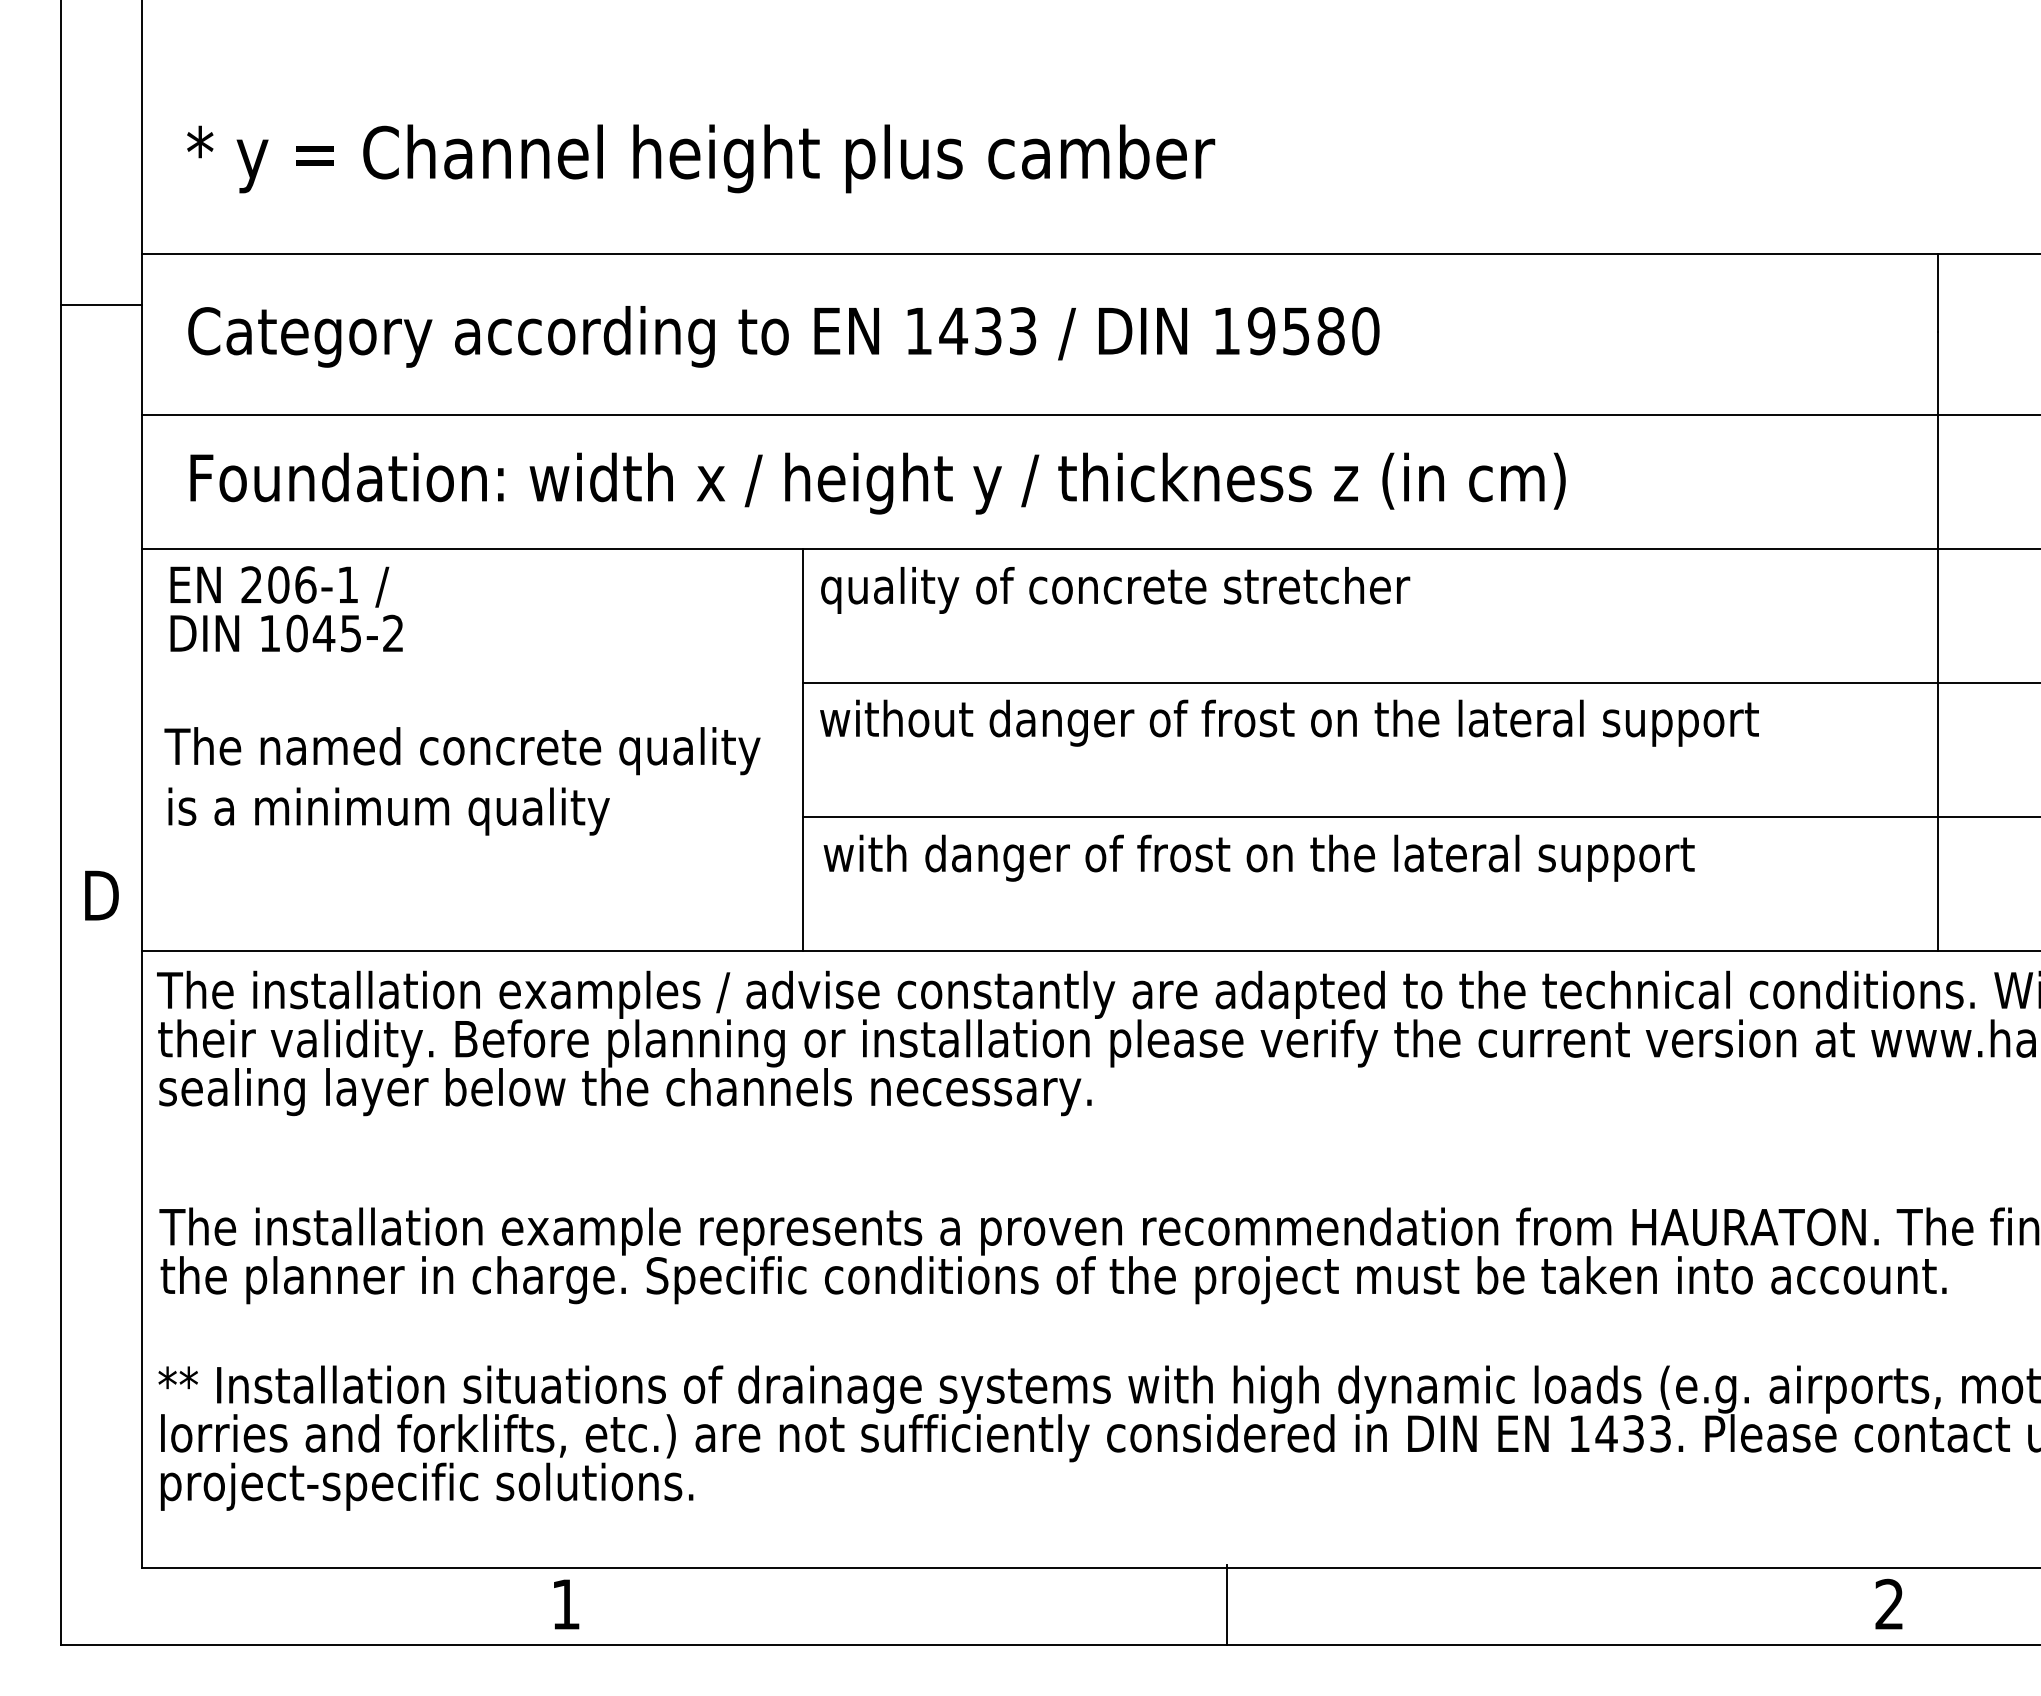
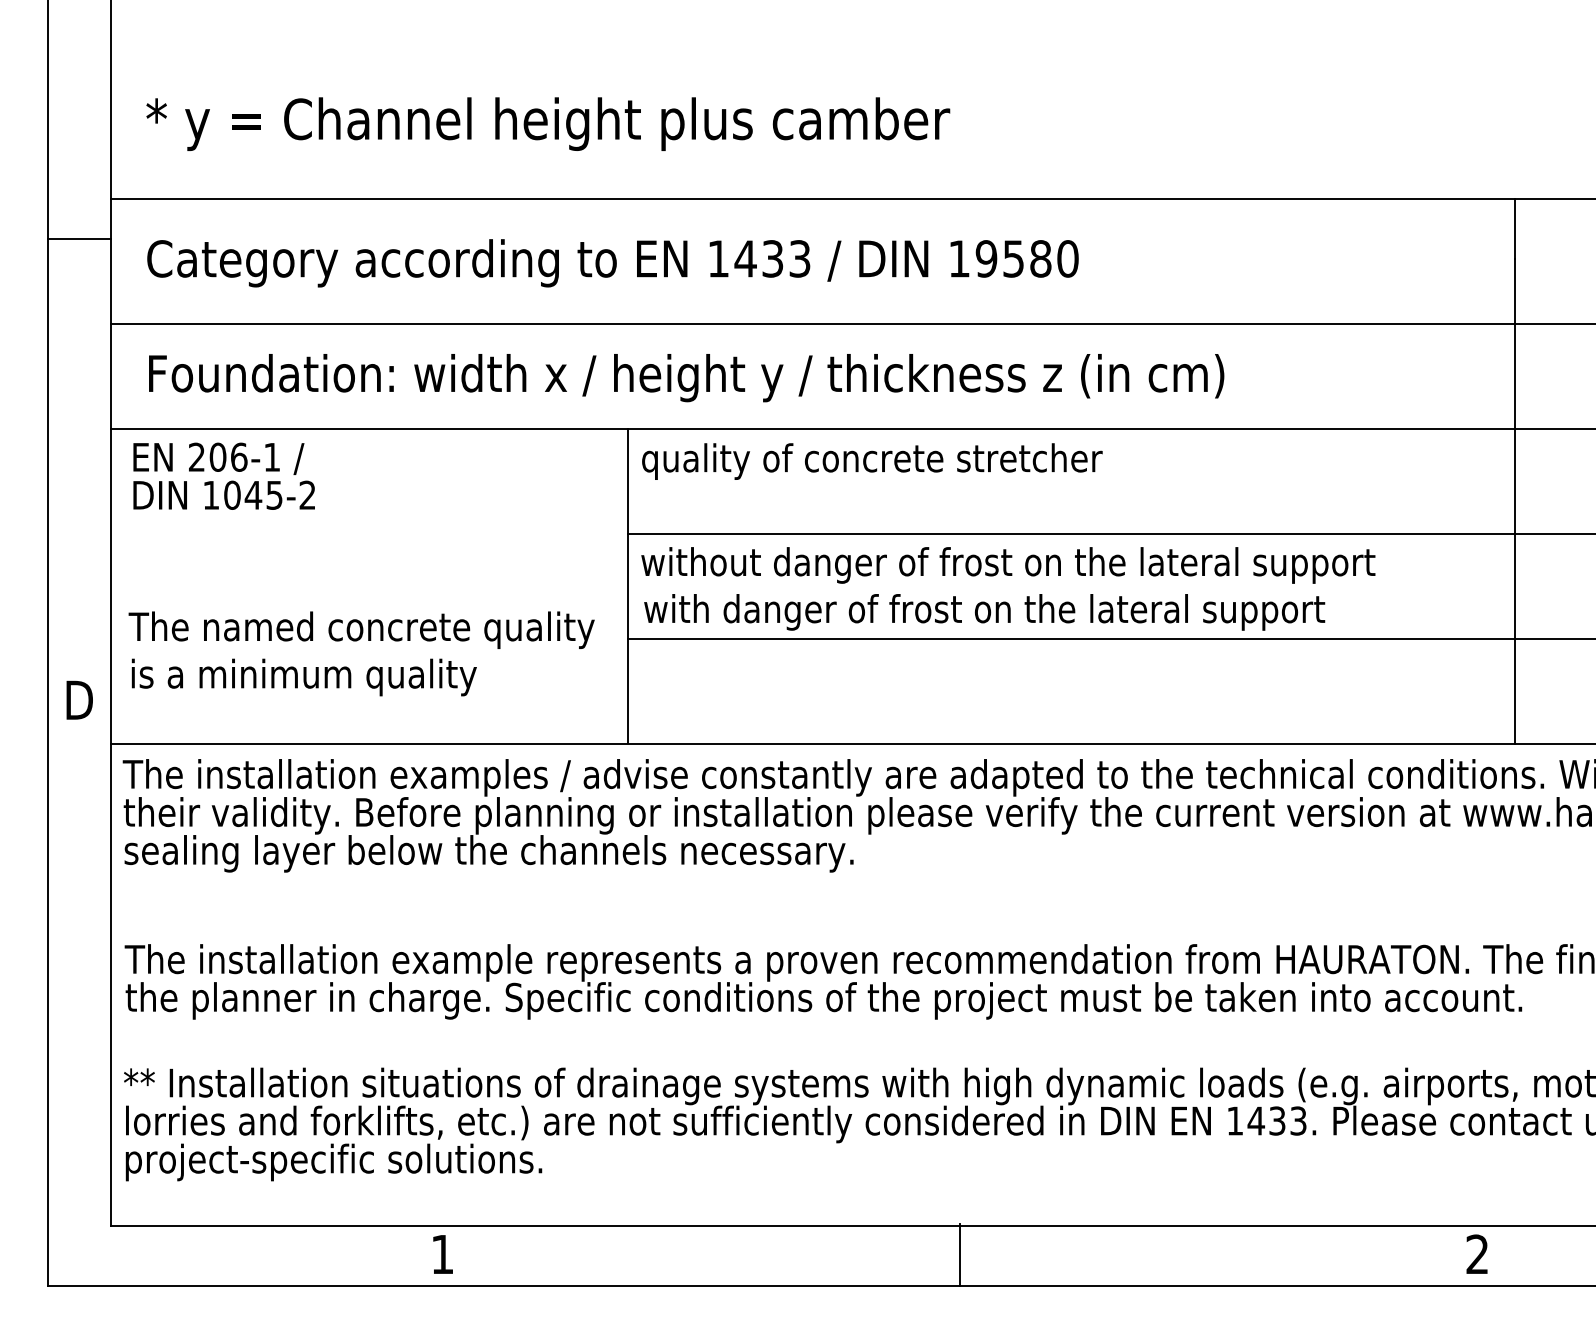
text: (462, 781) -> (361, 654), moved
text: (1258, 857) -> (984, 611), moved

